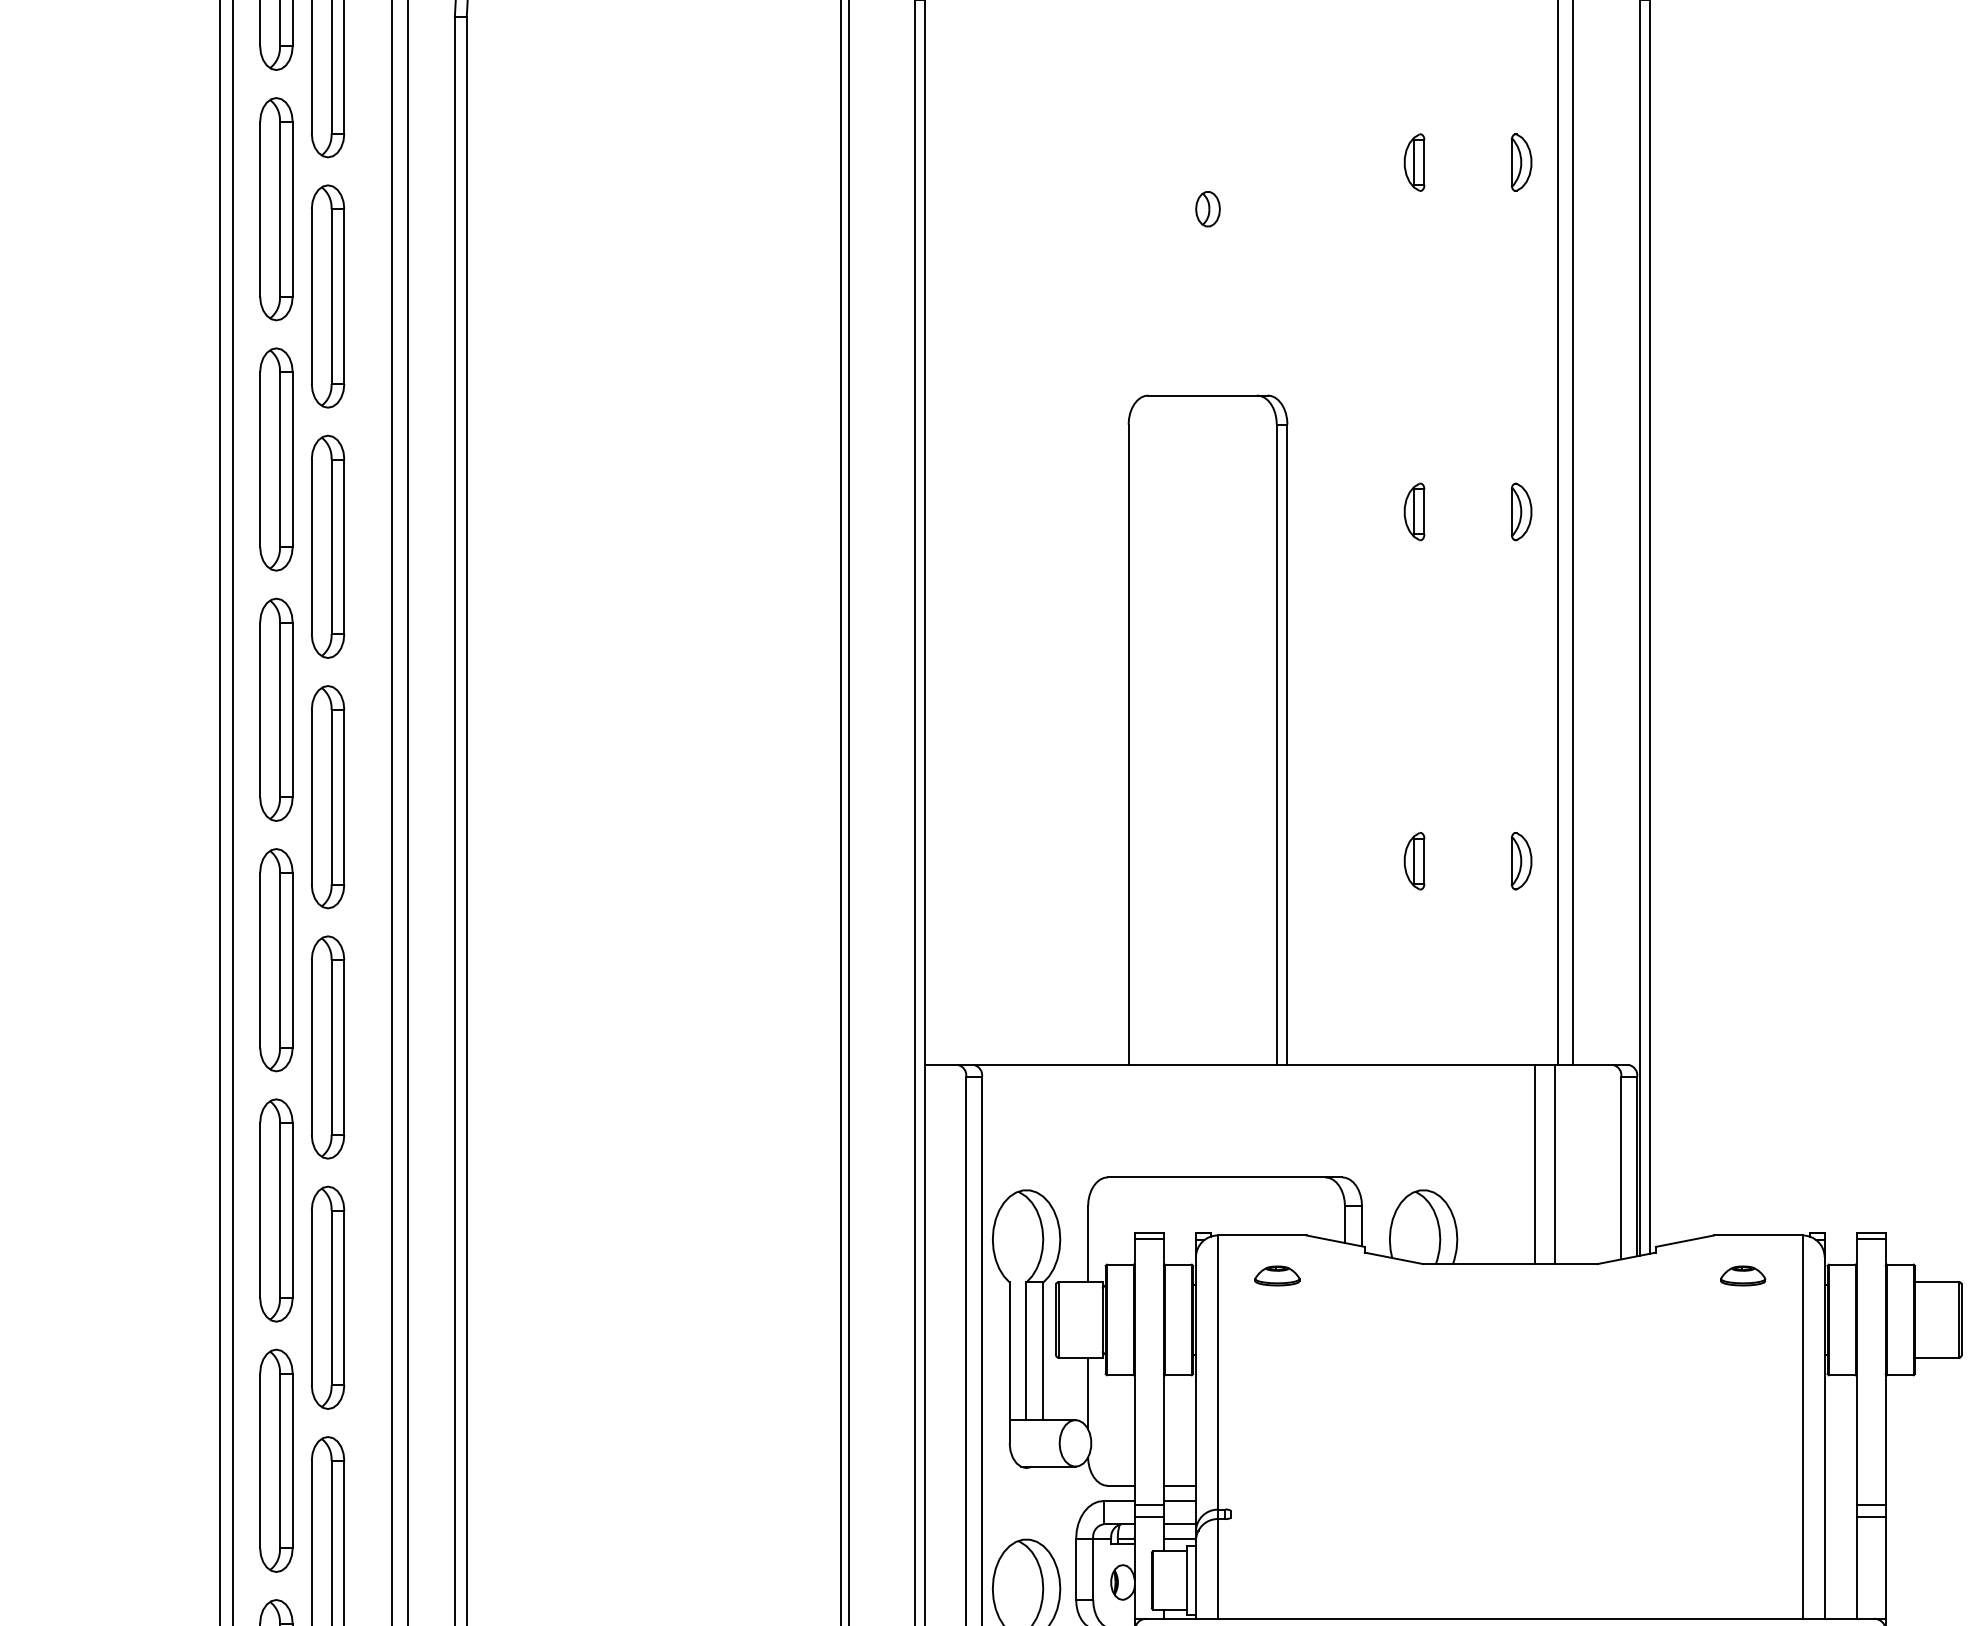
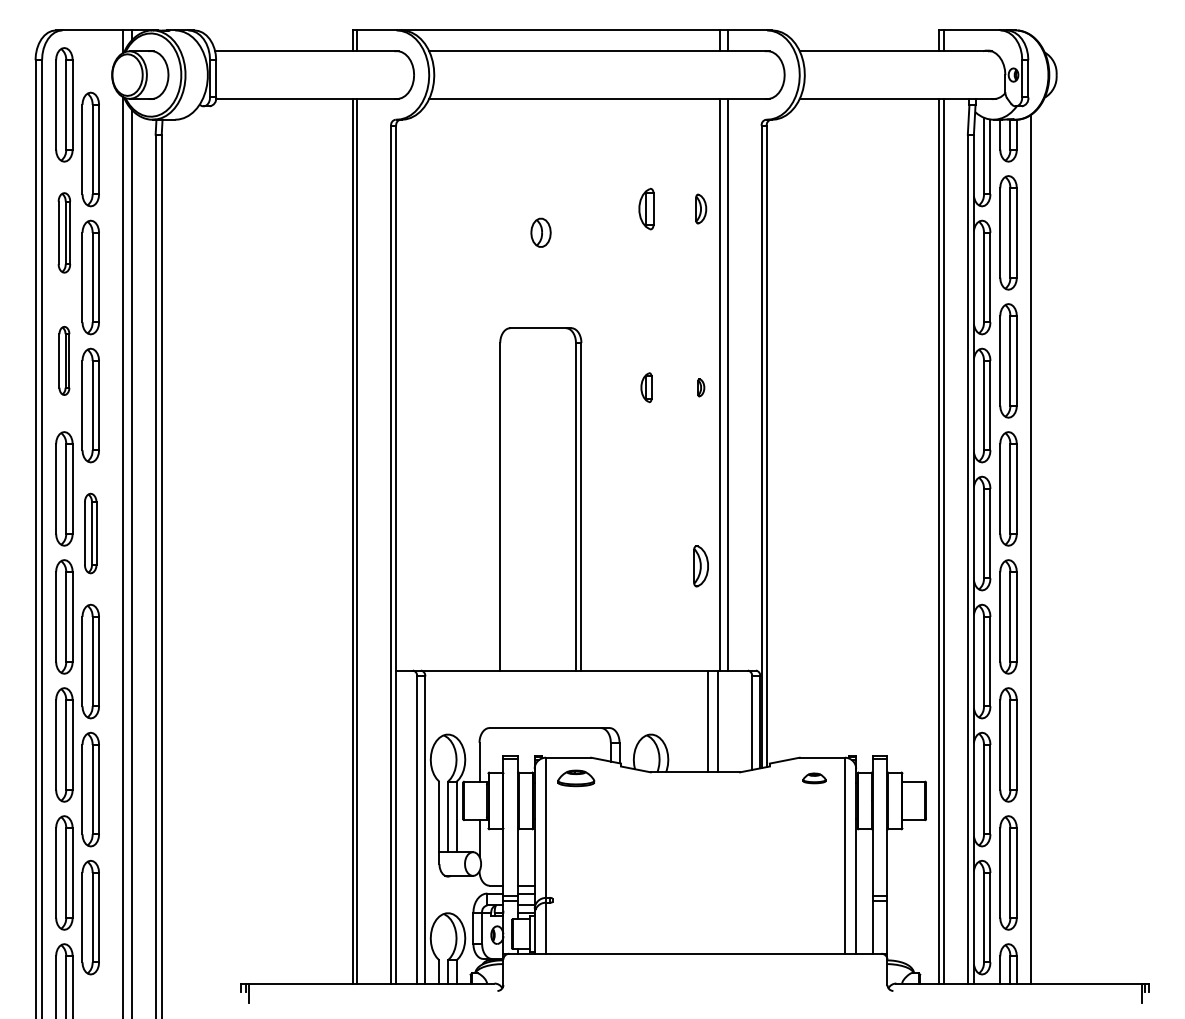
part: (1414, 161) -> (646, 208), size x1.4
part: (276, 208) -> (64, 232), size x0.7
part: (1207, 208) -> (540, 232), size x1.6
part: (276, 458) -> (64, 360), size x0.6
part: (1522, 511) -> (701, 387), size x0.6
part: (327, 797) -> (90, 533), size x0.7
part: (1414, 861) -> (646, 566), removed
part: (1522, 861) -> (701, 566), size x1.4
part: (1277, 1276) -> (576, 778), size x1.6

